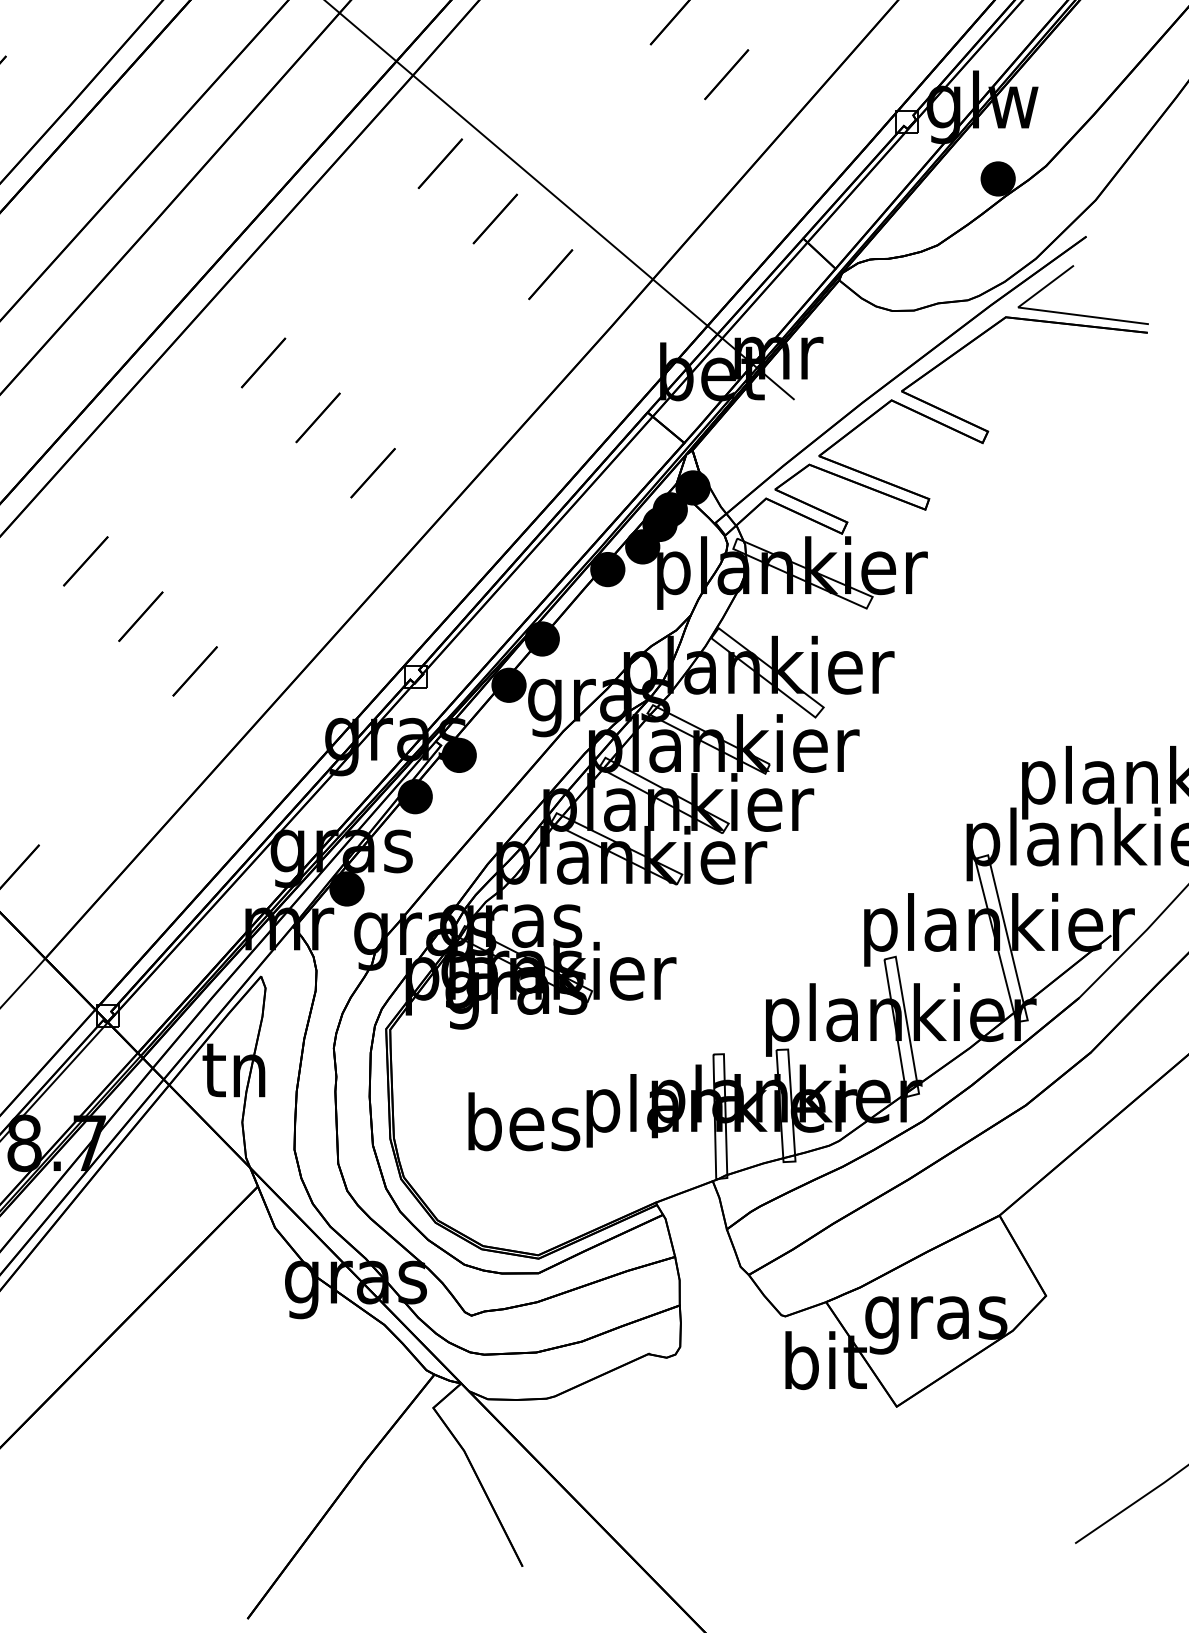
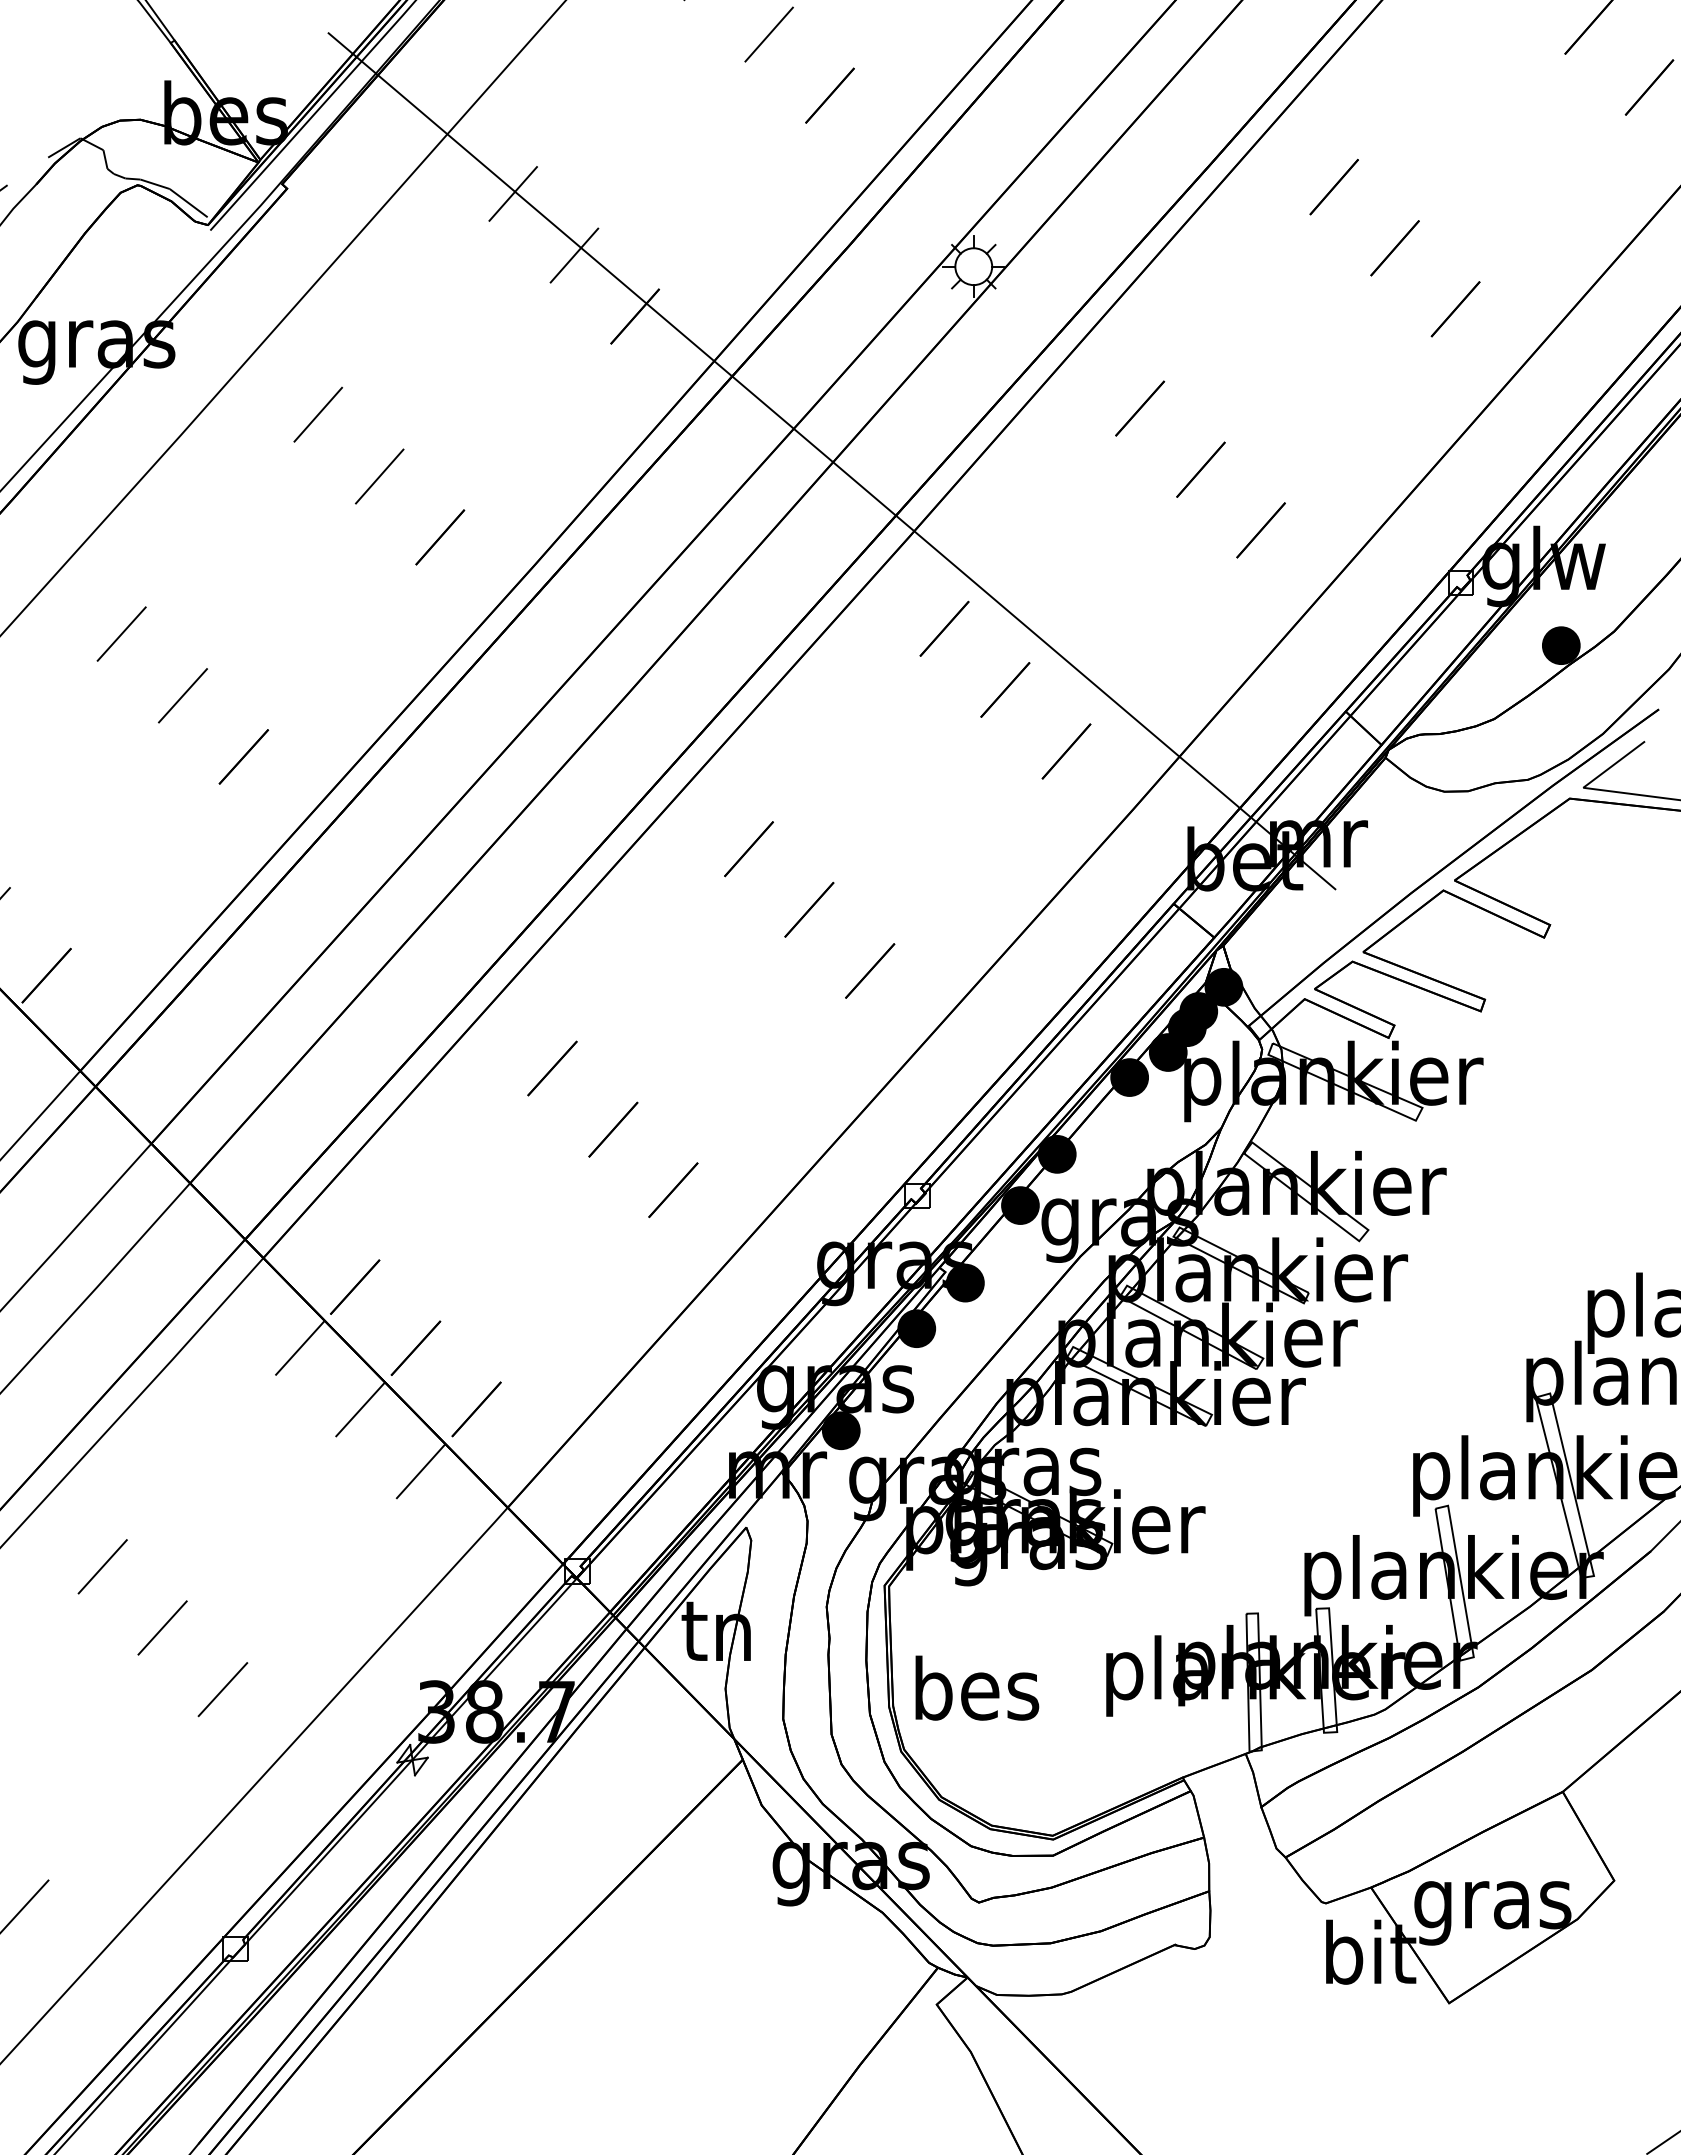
text: (524, 1121) -> (977, 1687), moved

